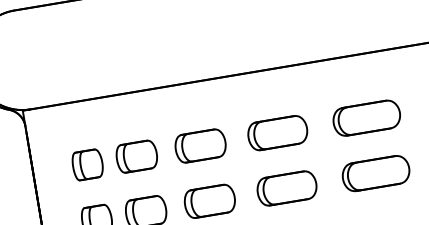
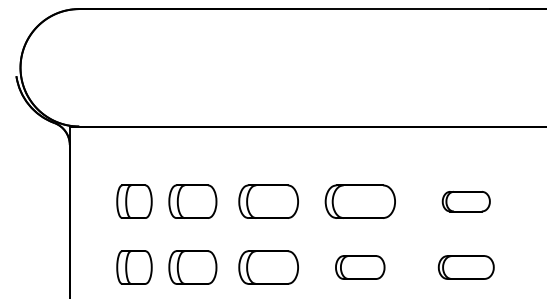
part: (367, 117) -> (466, 201), size x0.6
part: (376, 173) -> (466, 267), size x0.7
part: (286, 188) -> (359, 267), size x0.7

